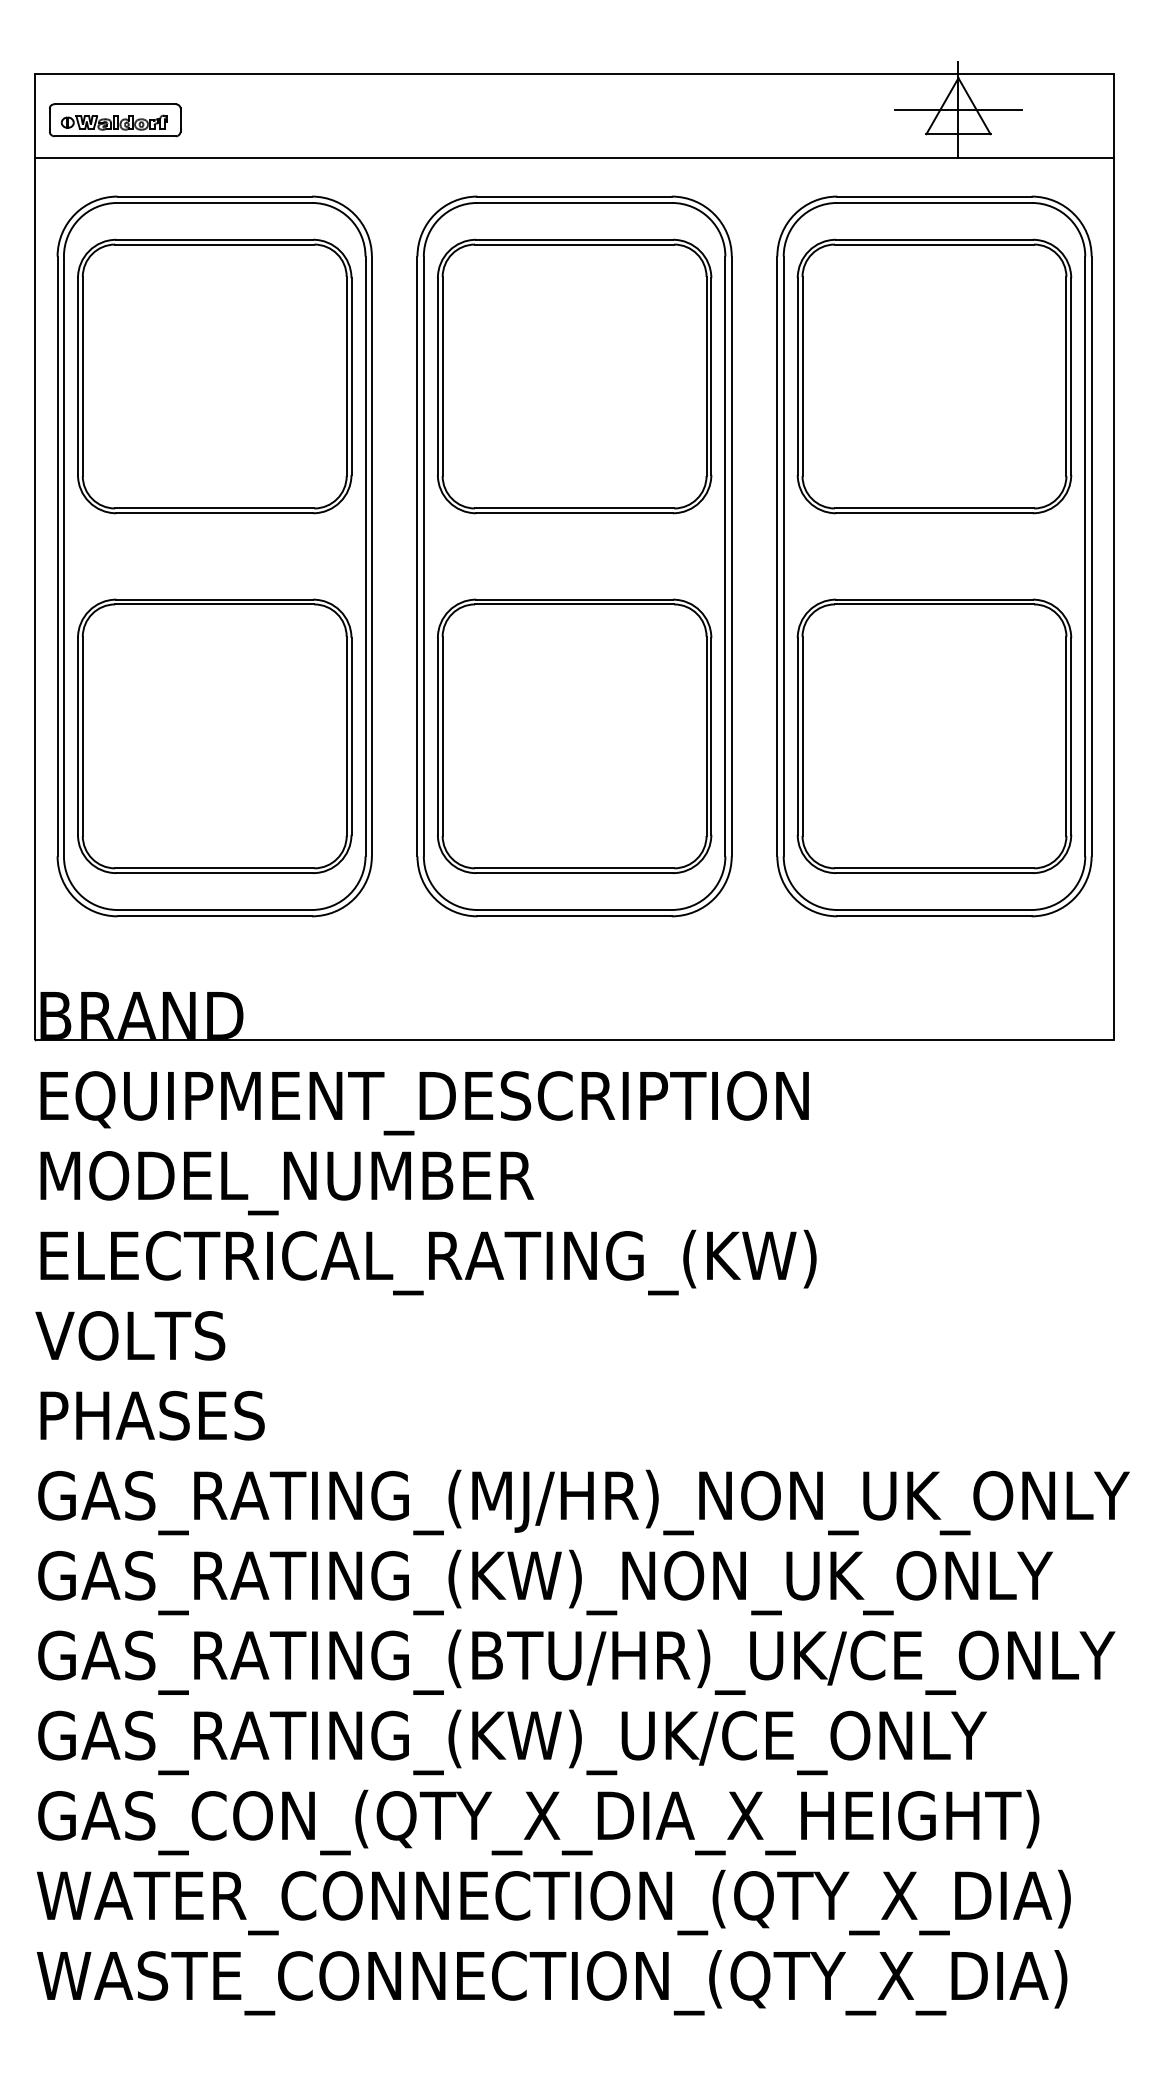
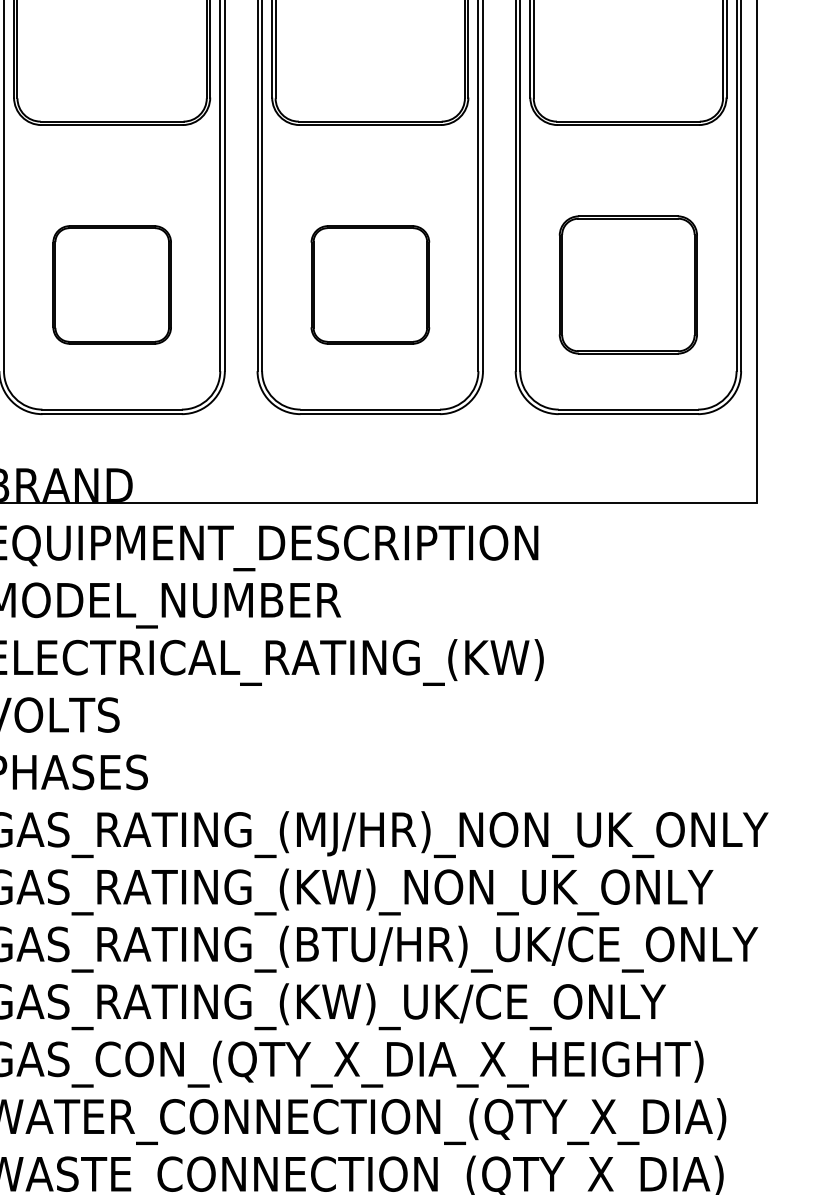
part: (214, 735) -> (111, 284), size x0.6
part: (574, 735) -> (370, 284), size x0.6
part: (934, 735) -> (628, 284), size x0.7

